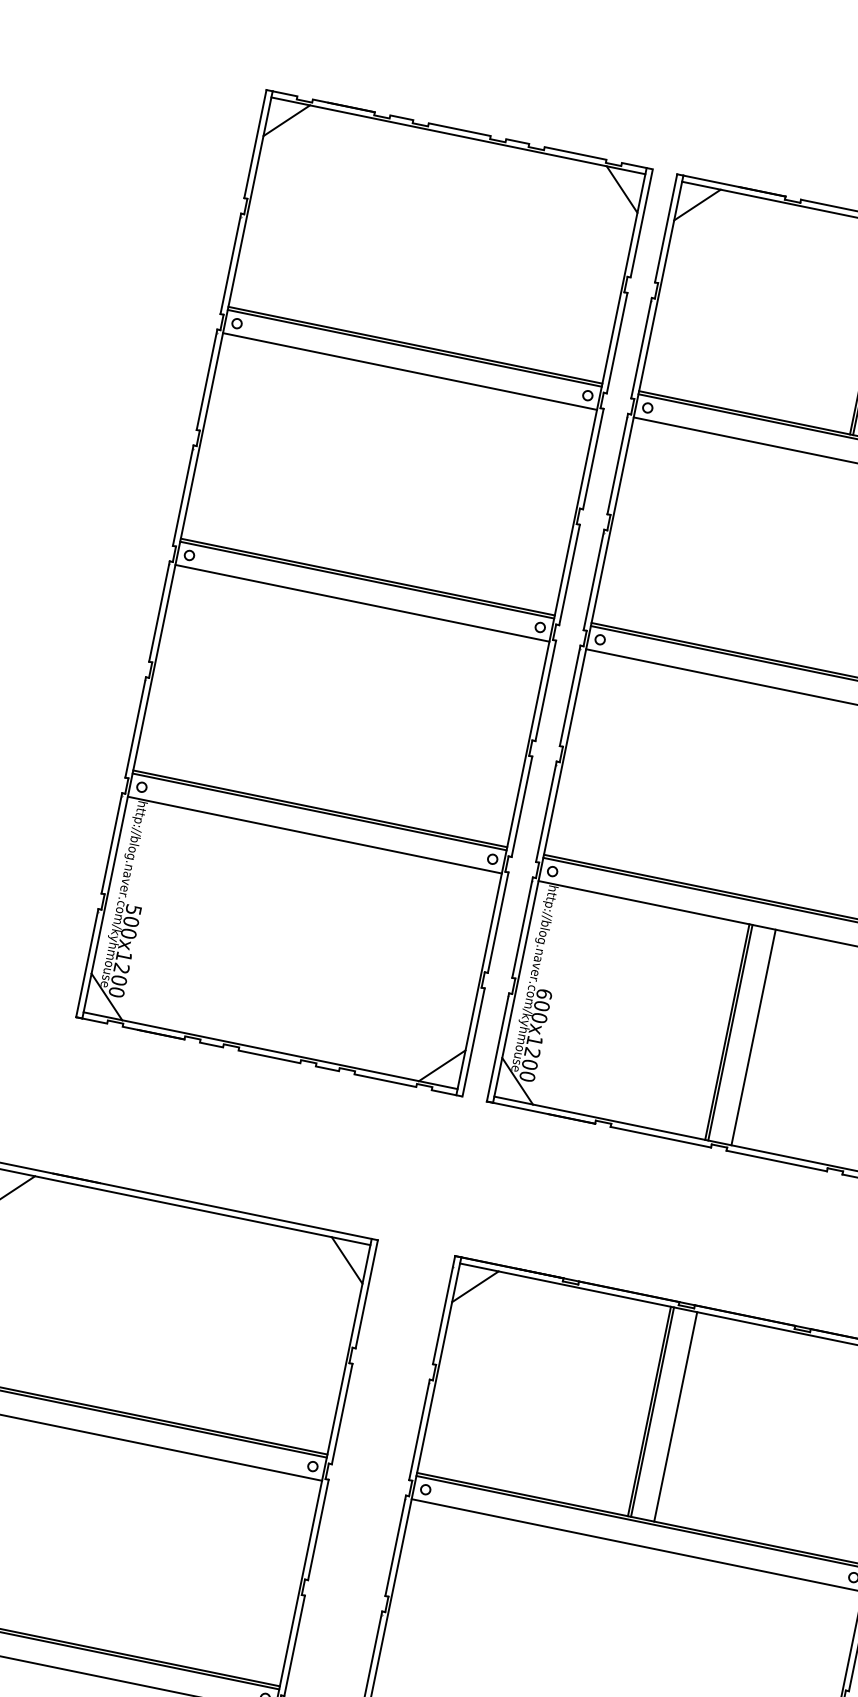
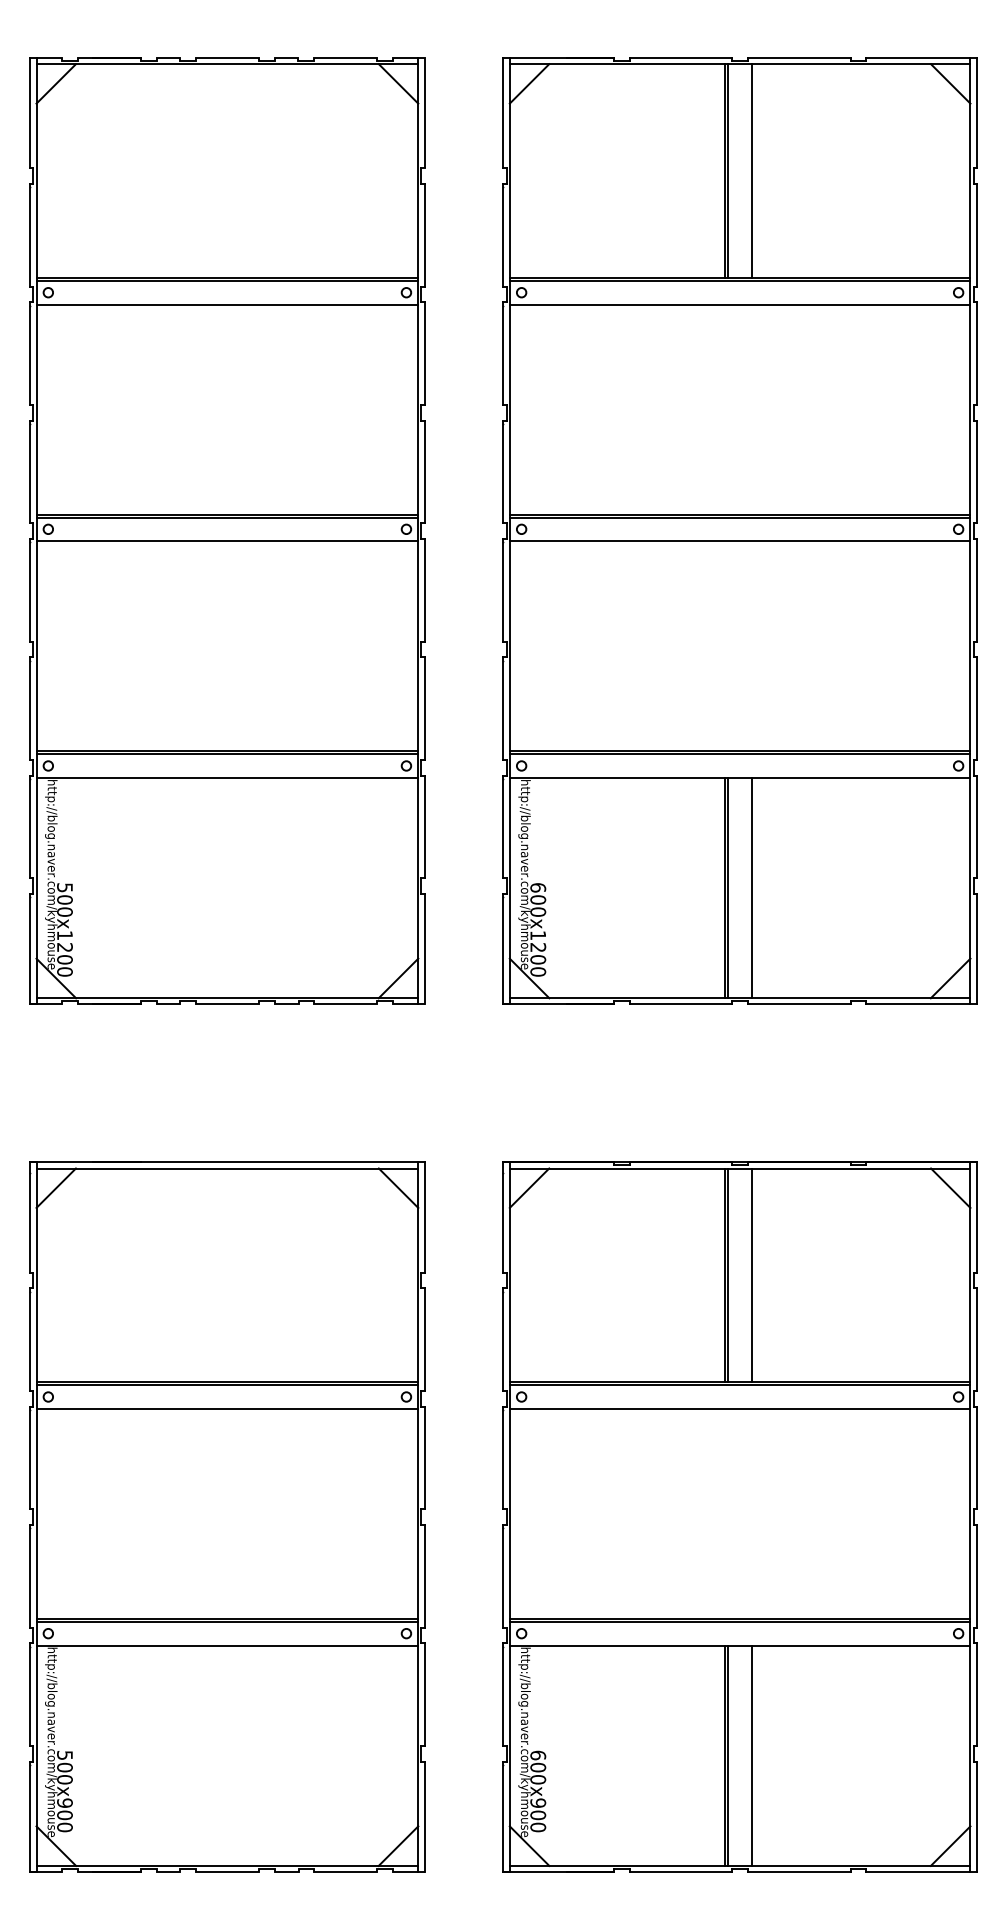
part: (364, 592) -> (227, 530), moved

